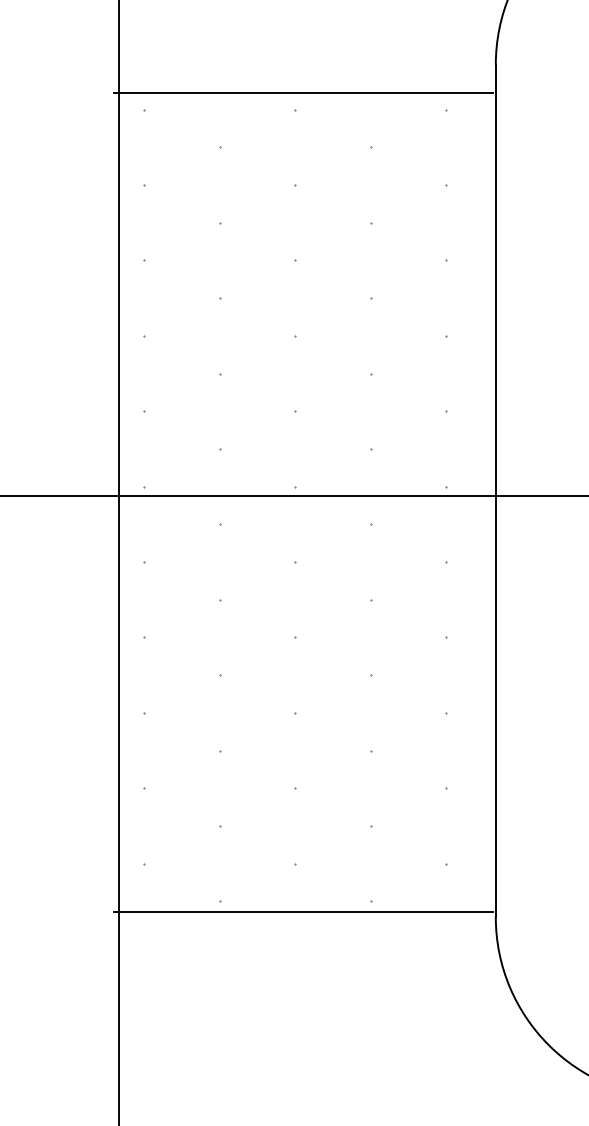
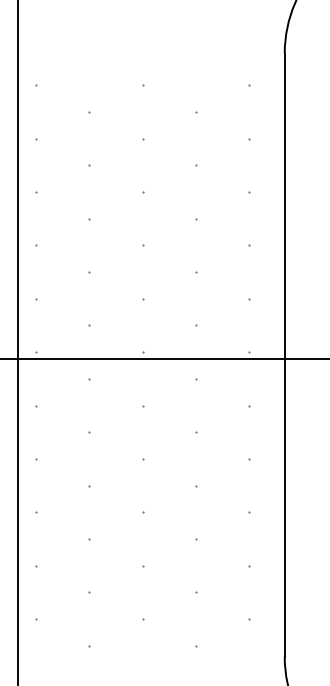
line: (303, 92) -> (148, 73), removed
line: (303, 912) -> (148, 653), removed

